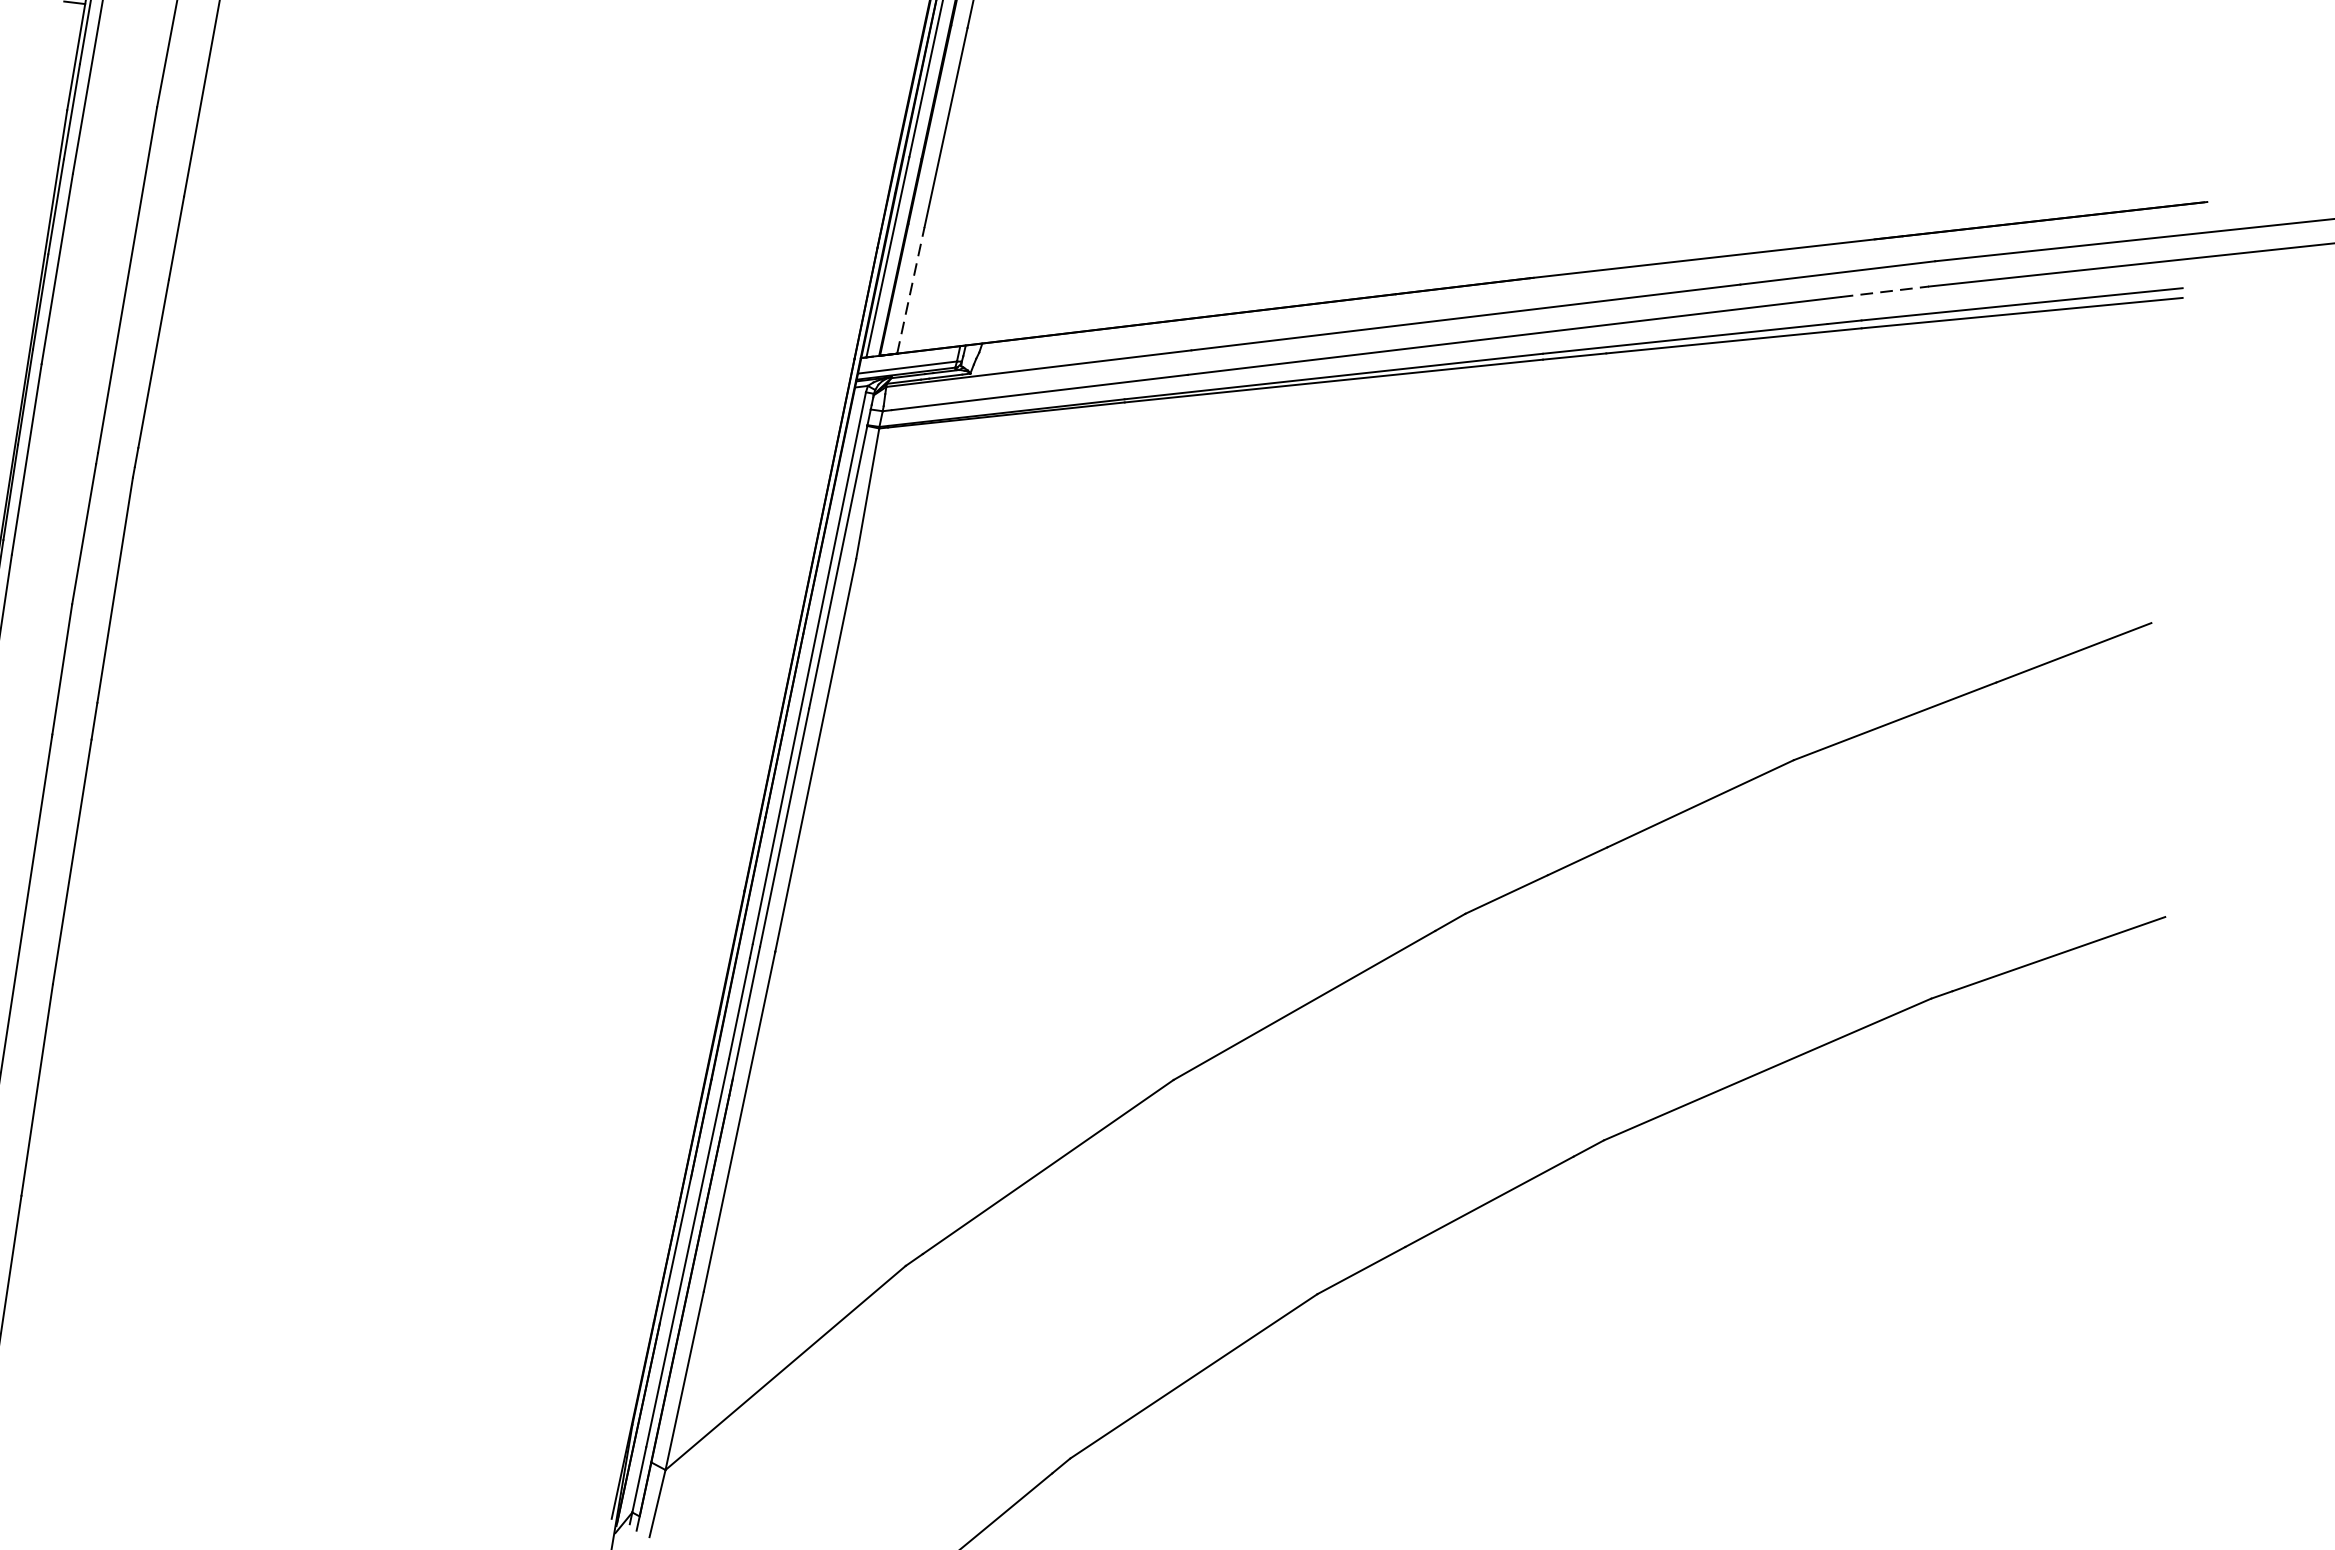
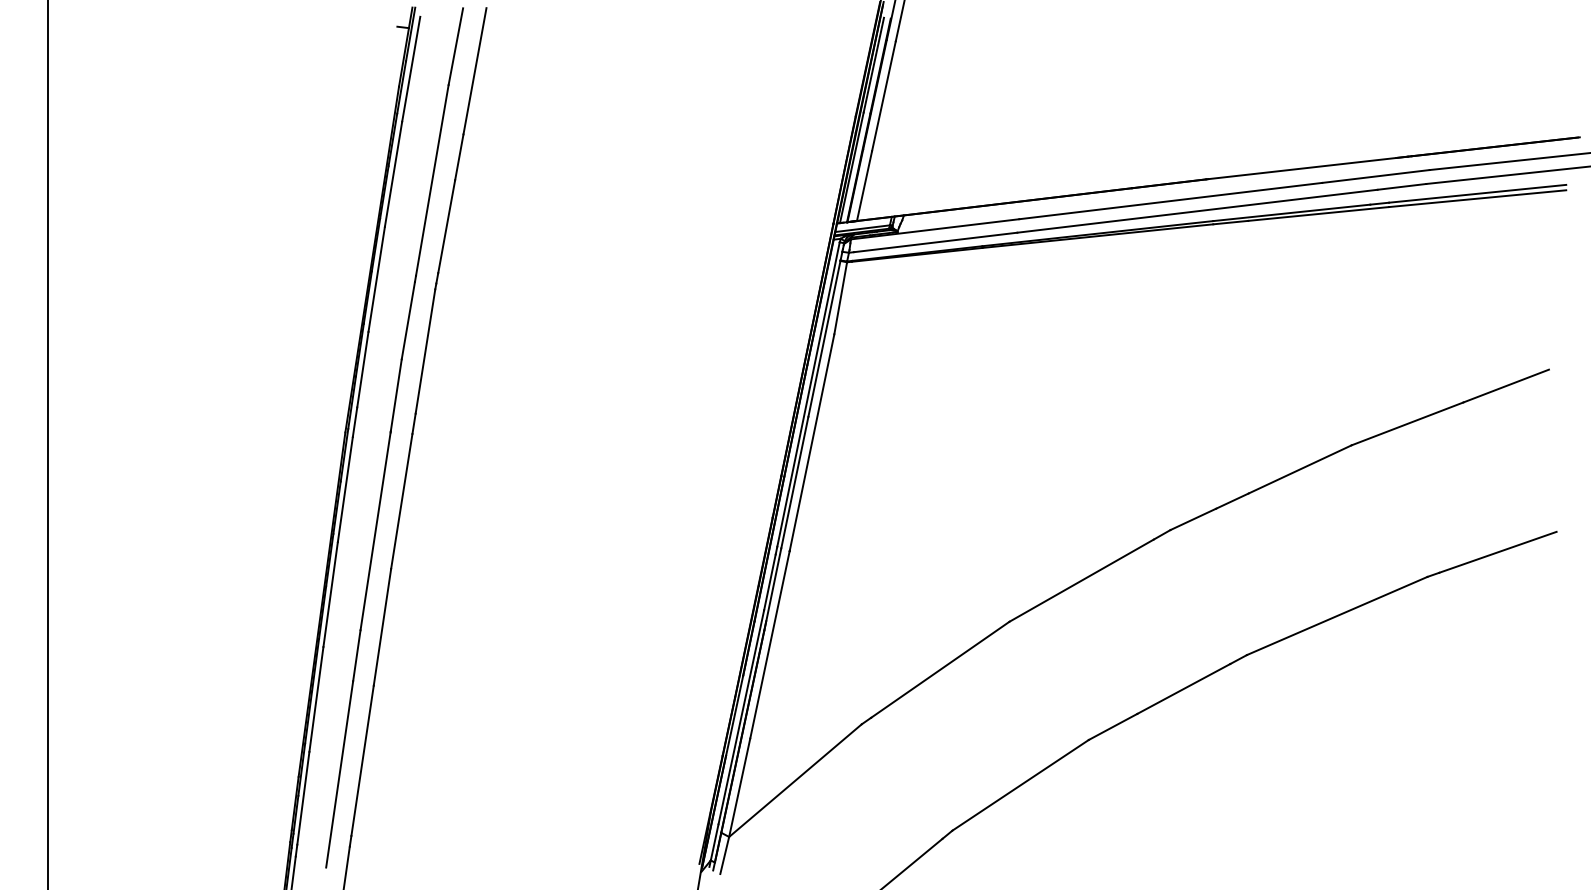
line: (910, 291) -> (864, 186), dashed -> solid
line: (1884, 291) -> (1401, 186), dashed -> solid

